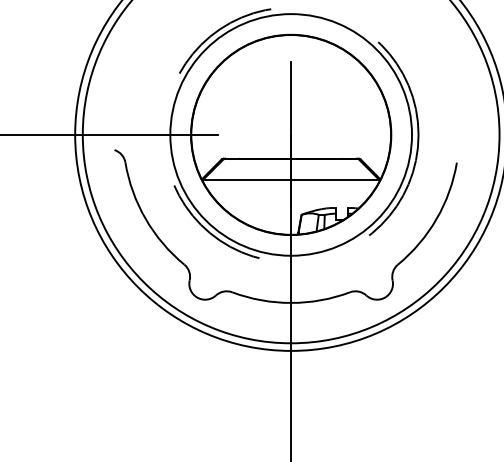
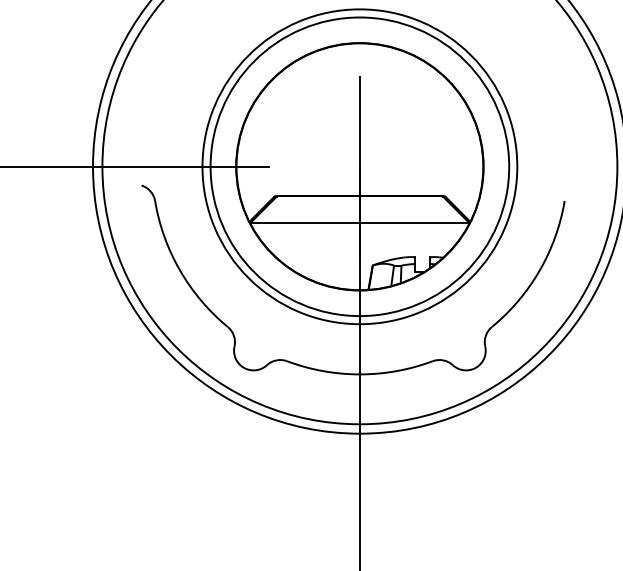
circle: (290, 134) -> (359, 166), dashed -> solid

